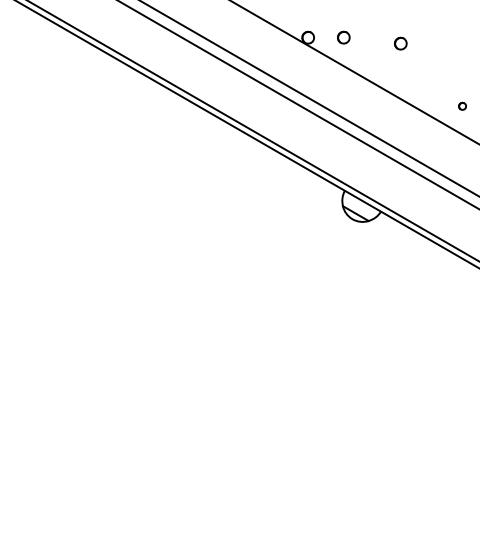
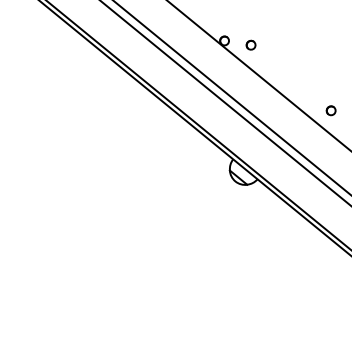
part: (400, 43) -> (292, 56), removed
part: (462, 106) -> (331, 110), size x1.67

